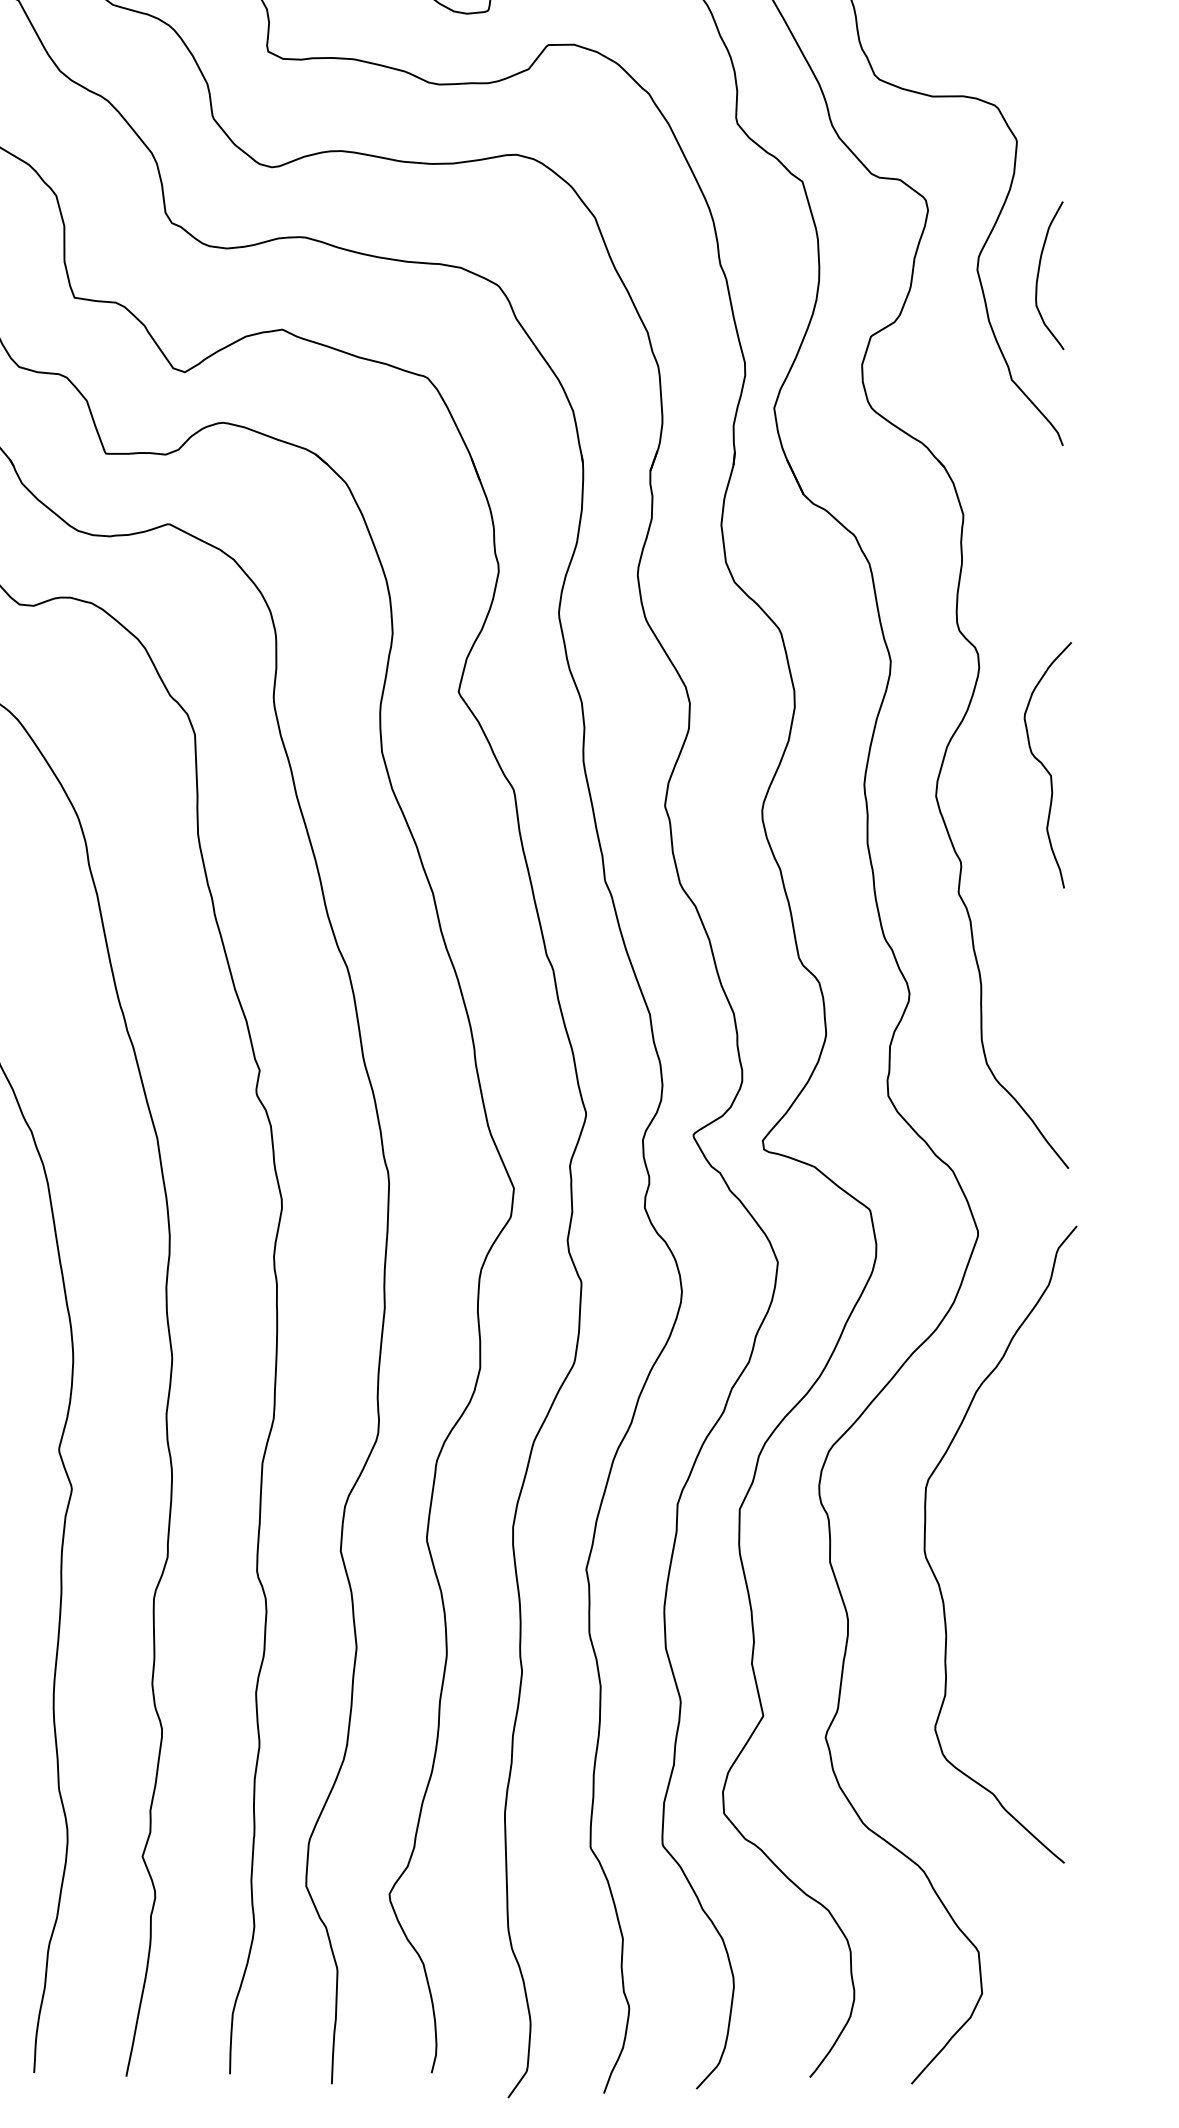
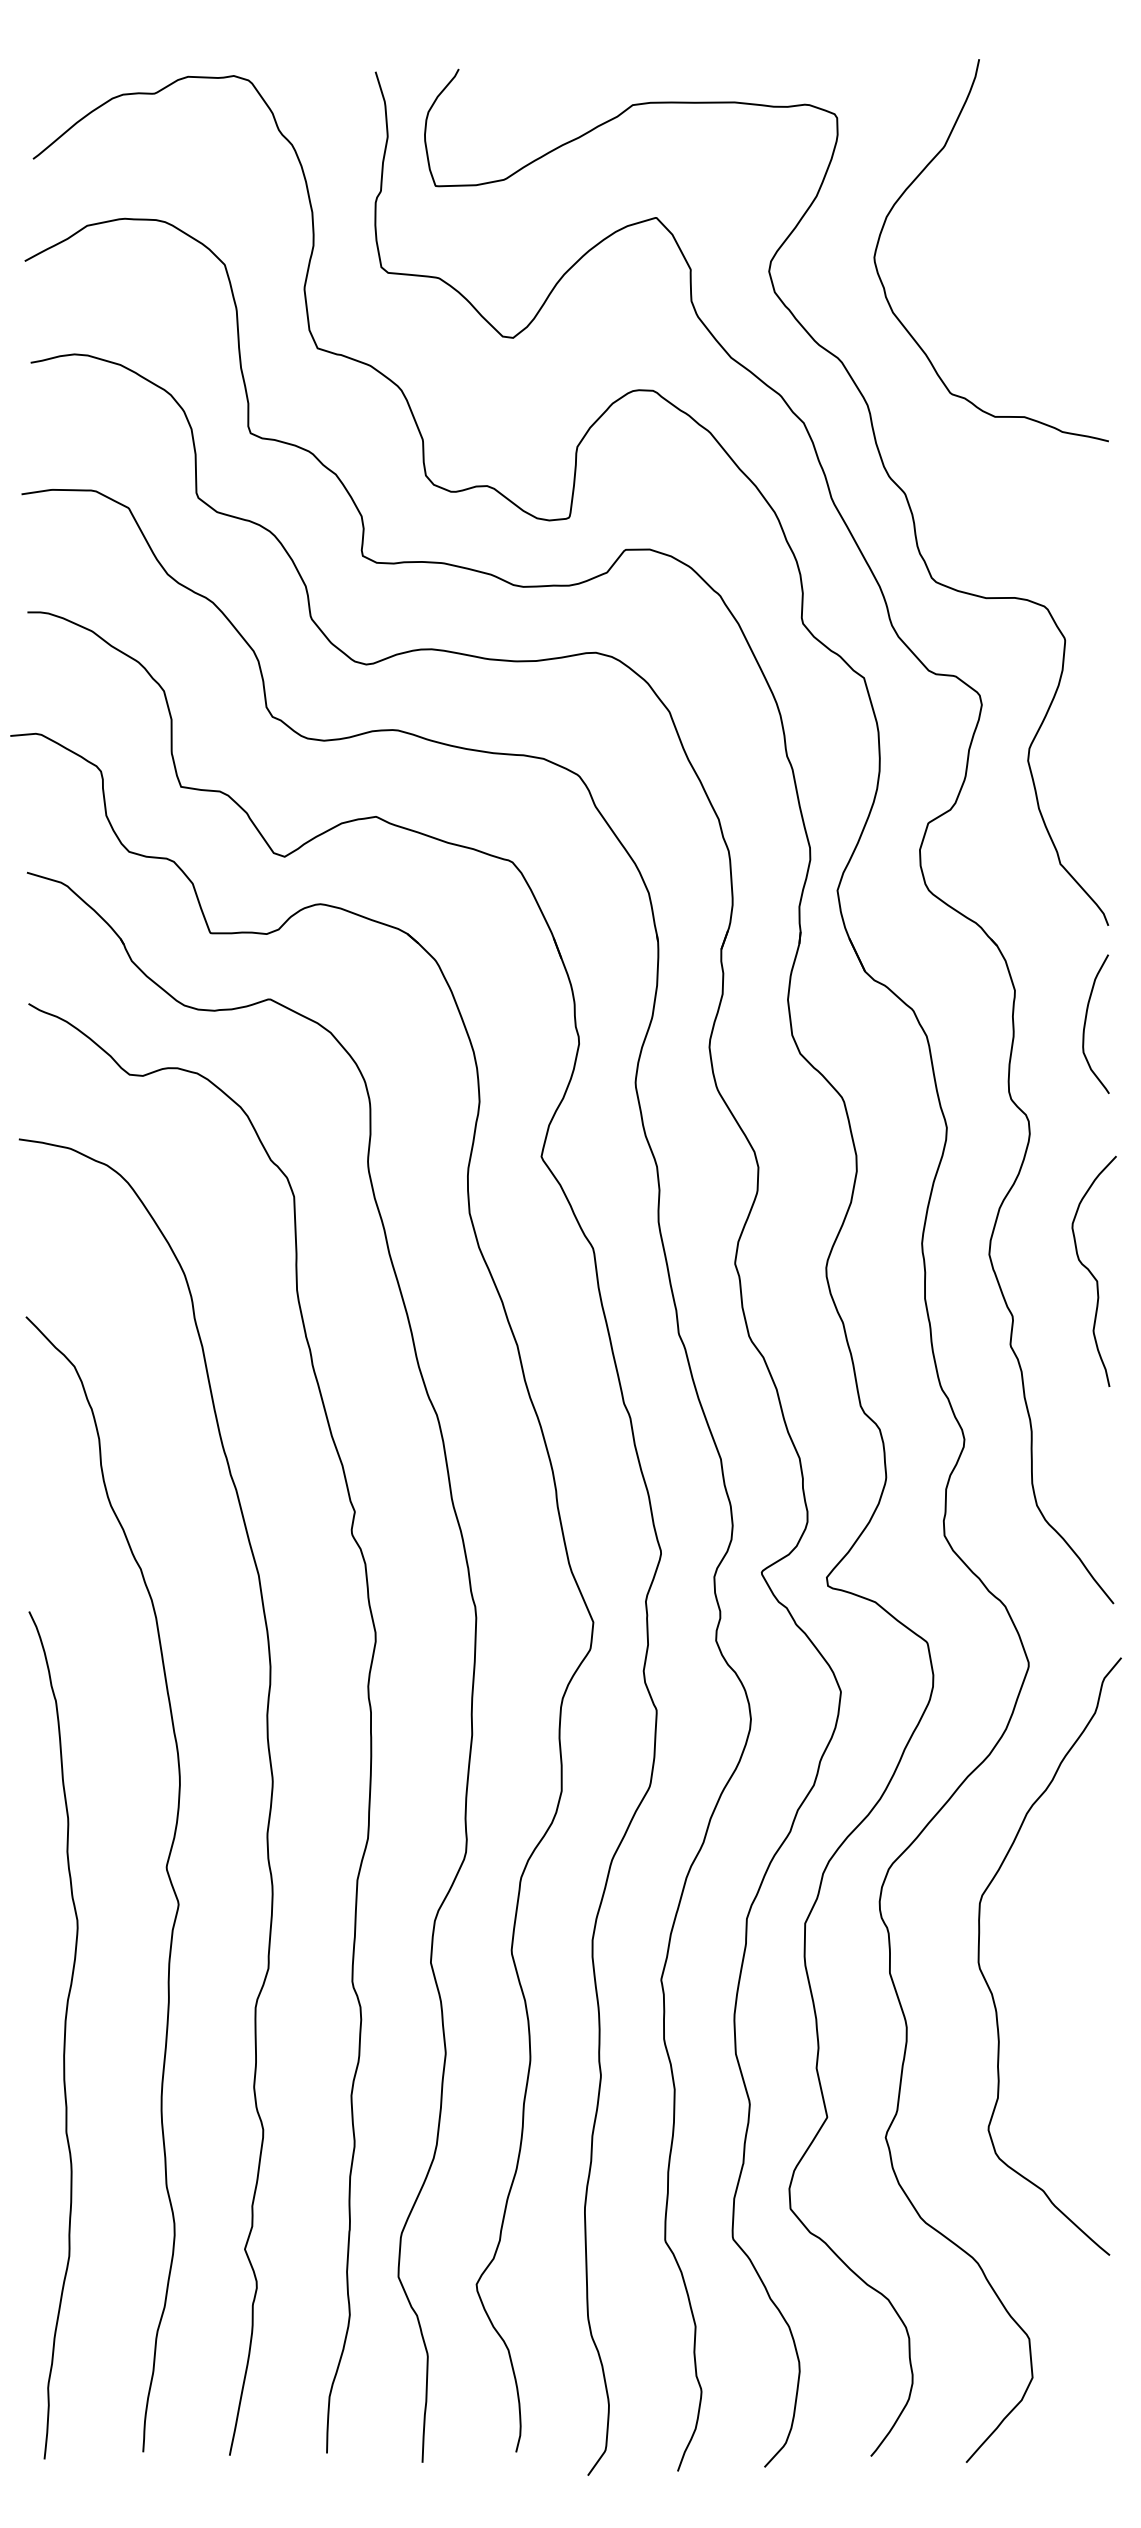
curve: (1039, 272) -> (1086, 1021), moved
curve: (1044, 766) -> (1091, 1272), moved

